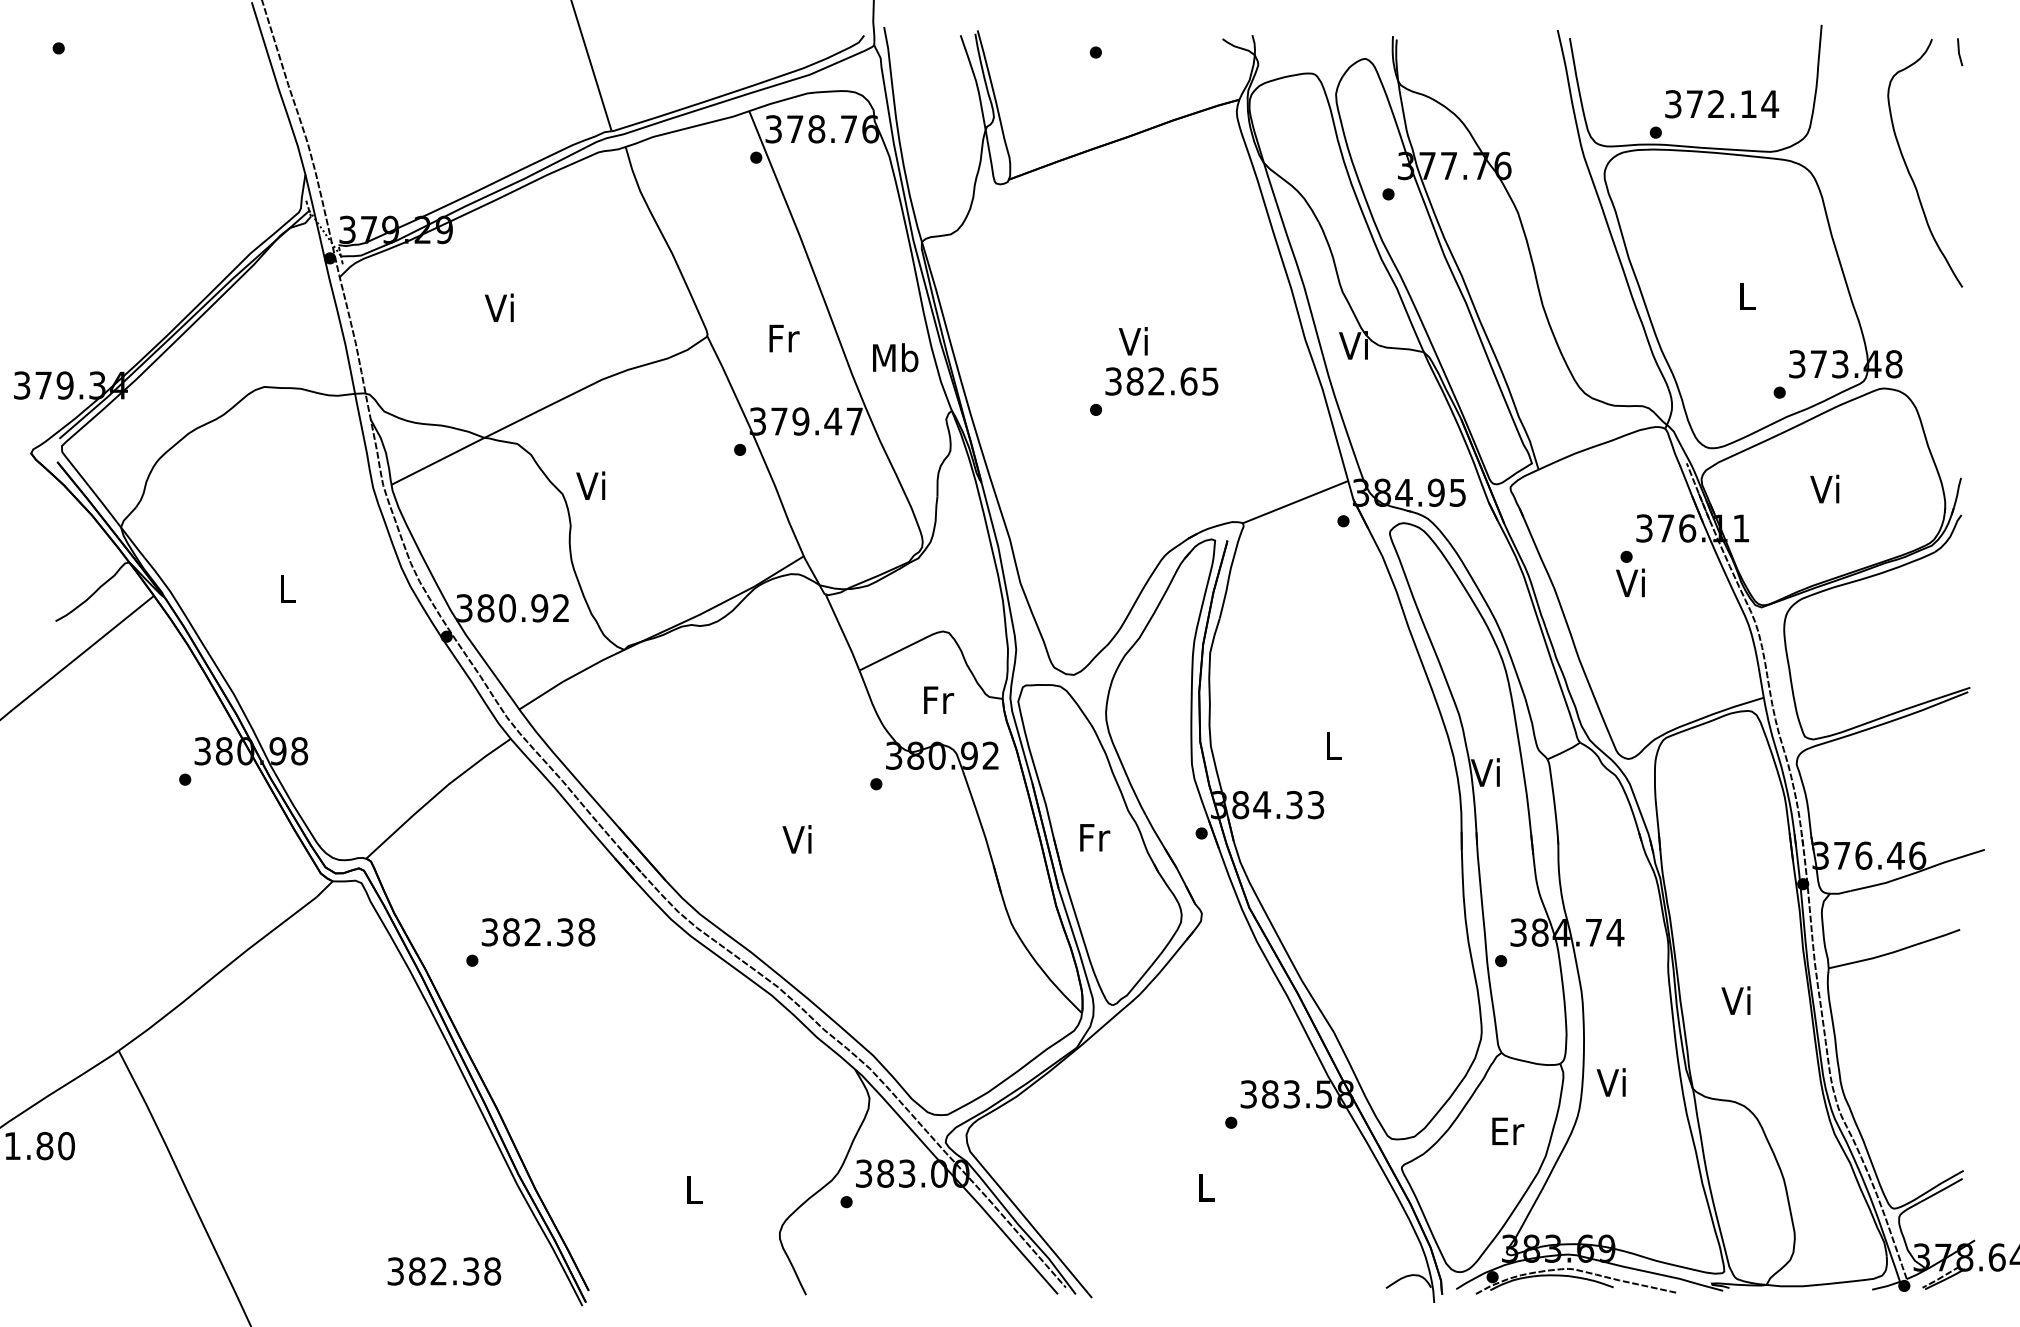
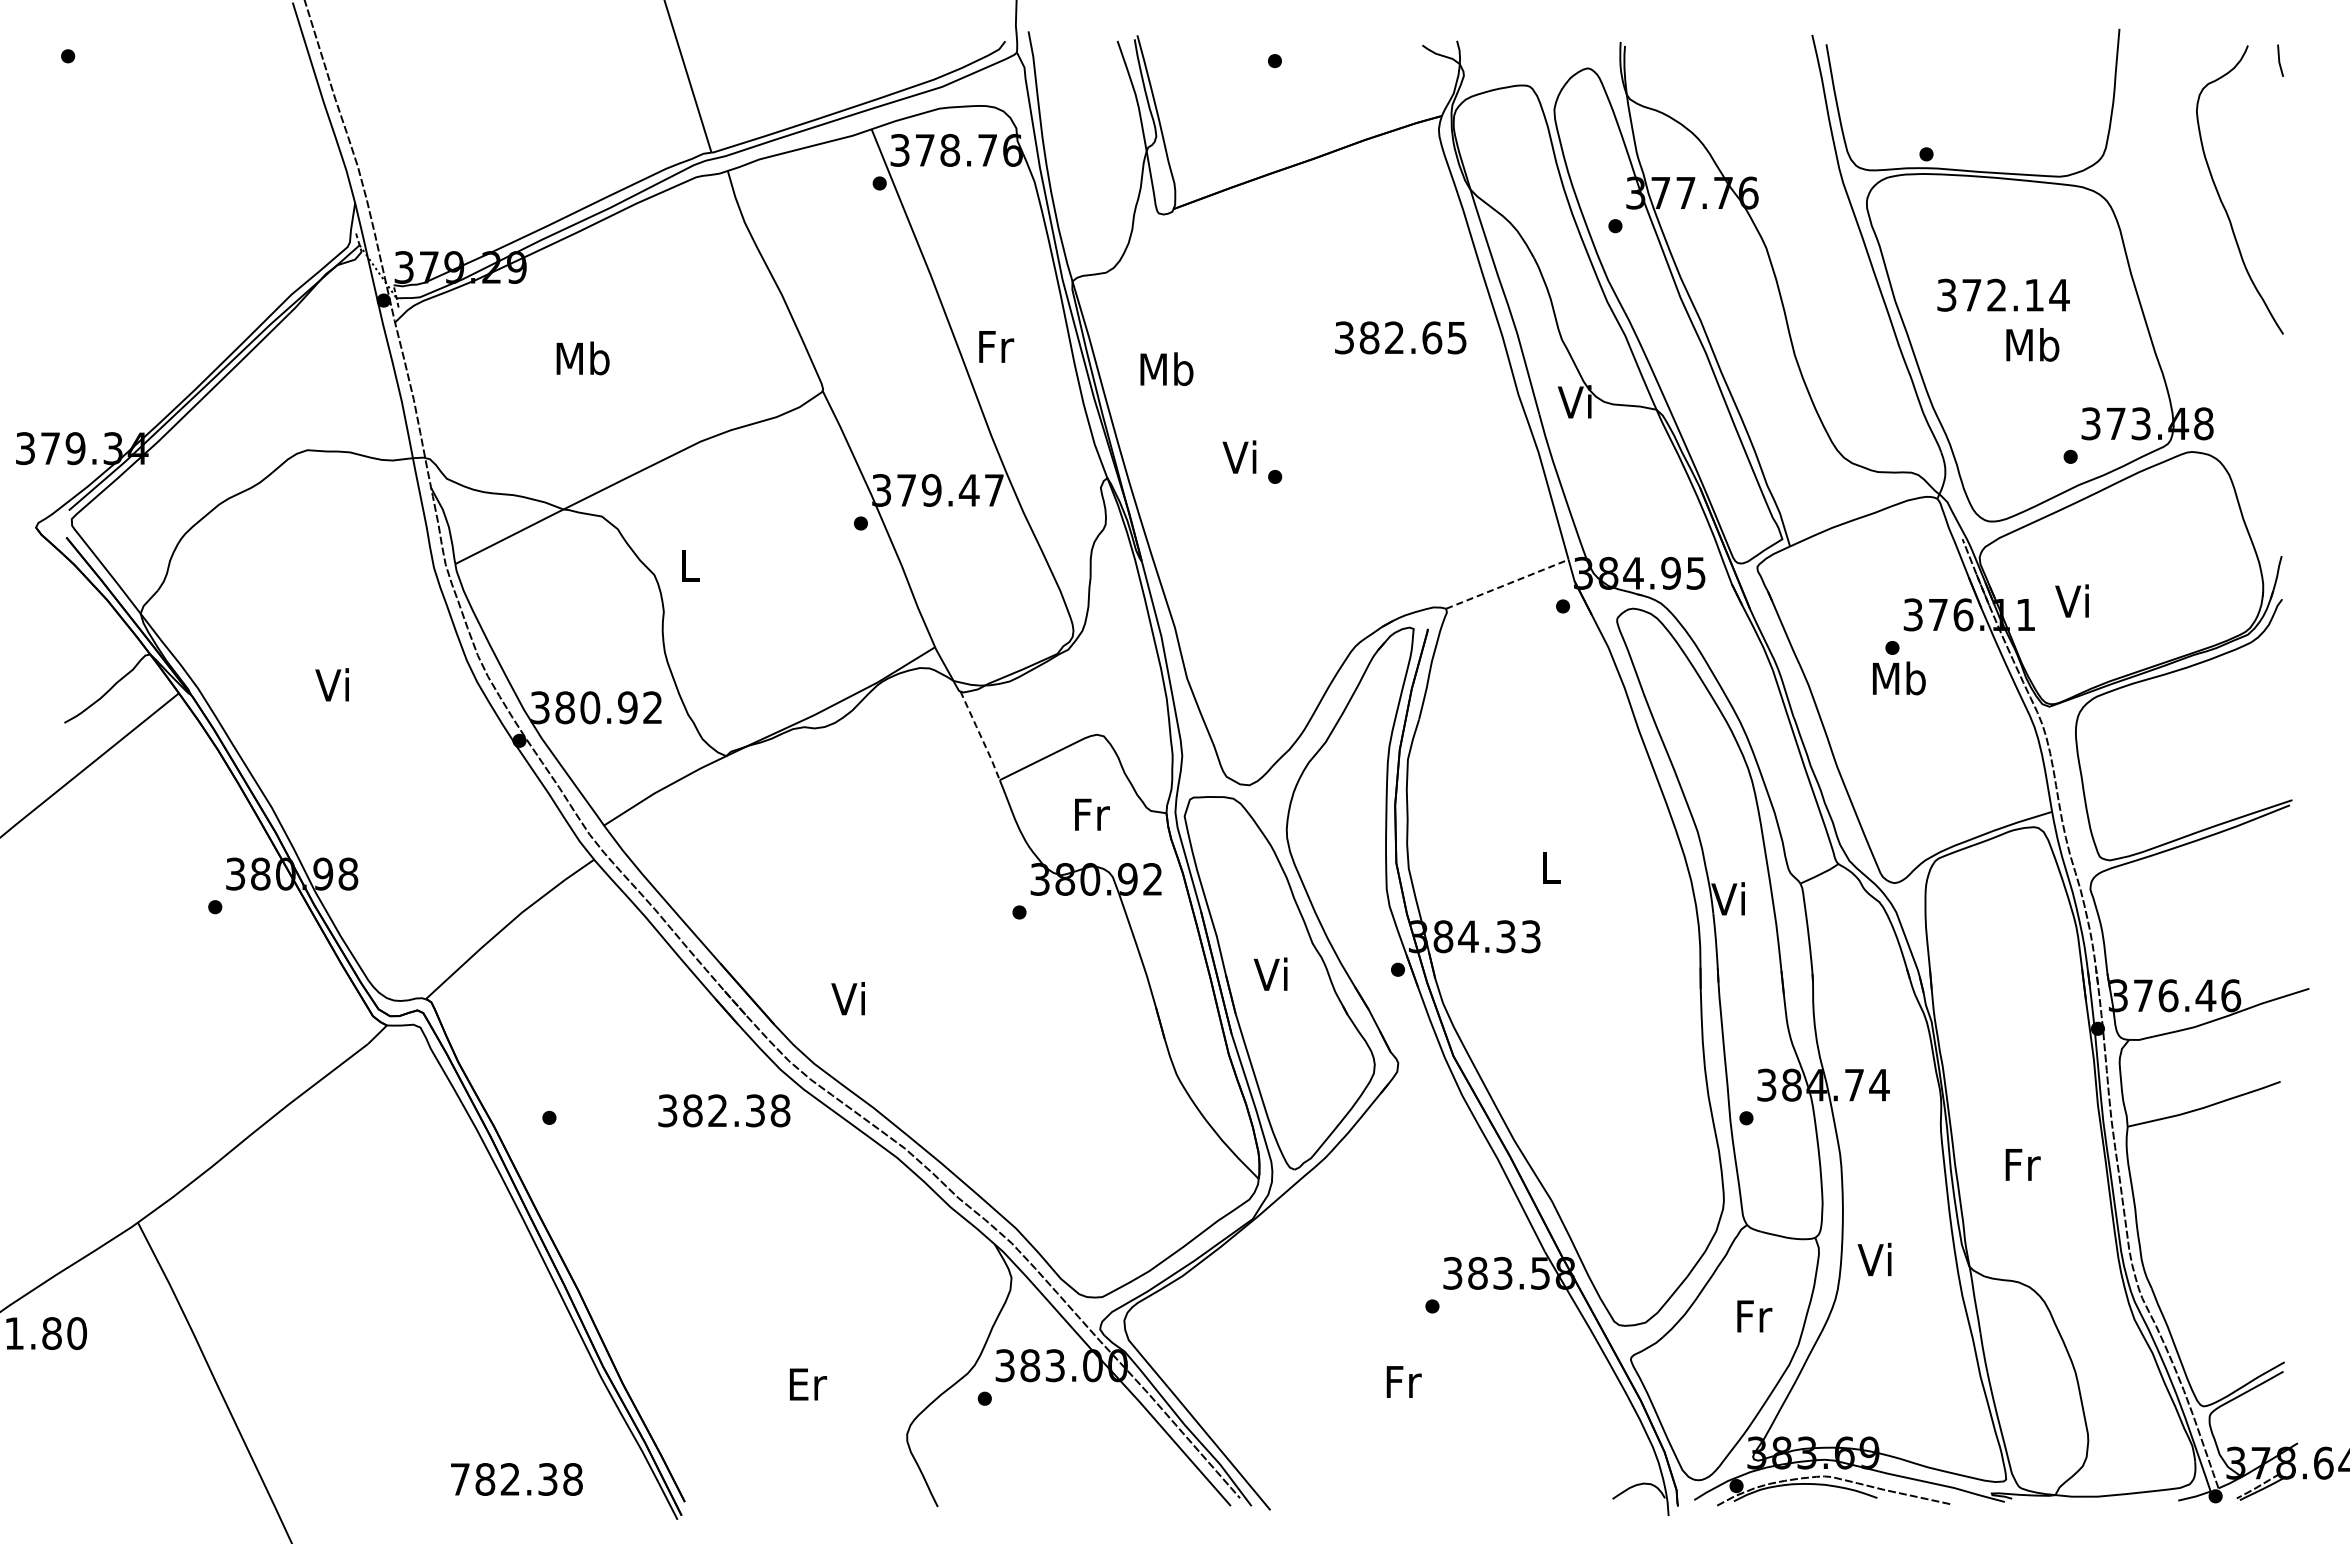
text: (1722, 103) -> (2003, 294), moved
text: (1746, 296) -> (2032, 344), L -> Mb
text: (500, 308) -> (582, 358), Vi -> Mb
text: (784, 338) -> (996, 346), moved
text: (1133, 340) -> (1239, 456), moved
text: (895, 357) -> (1166, 369), moved
text: (1161, 381) -> (1400, 337), moved
text: (590, 485) -> (686, 564), Vi -> L
text: (1824, 488) -> (2071, 600), moved
line: (1294, 502) -> (1506, 584), solid -> dashed
text: (1632, 583) -> (1899, 678), Vi -> Mb
text: (285, 588) -> (331, 684), L -> Vi
line: (842, 632) -> (980, 735), solid -> dashed
text: (1093, 836) -> (1272, 973), Fr -> Vi
text: (796, 839) -> (847, 998), moved
text: (538, 932) -> (724, 1110), moved
text: (1737, 999) -> (2021, 1163), Vi -> Fr
text: (1508, 1131) -> (1754, 1316), Er -> Fr
text: (1206, 1187) -> (1403, 1381), L -> Fr
text: (695, 1189) -> (808, 1384), L -> Er
text: (395, 1271) -> (459, 1479), 382.38 -> 782.38

